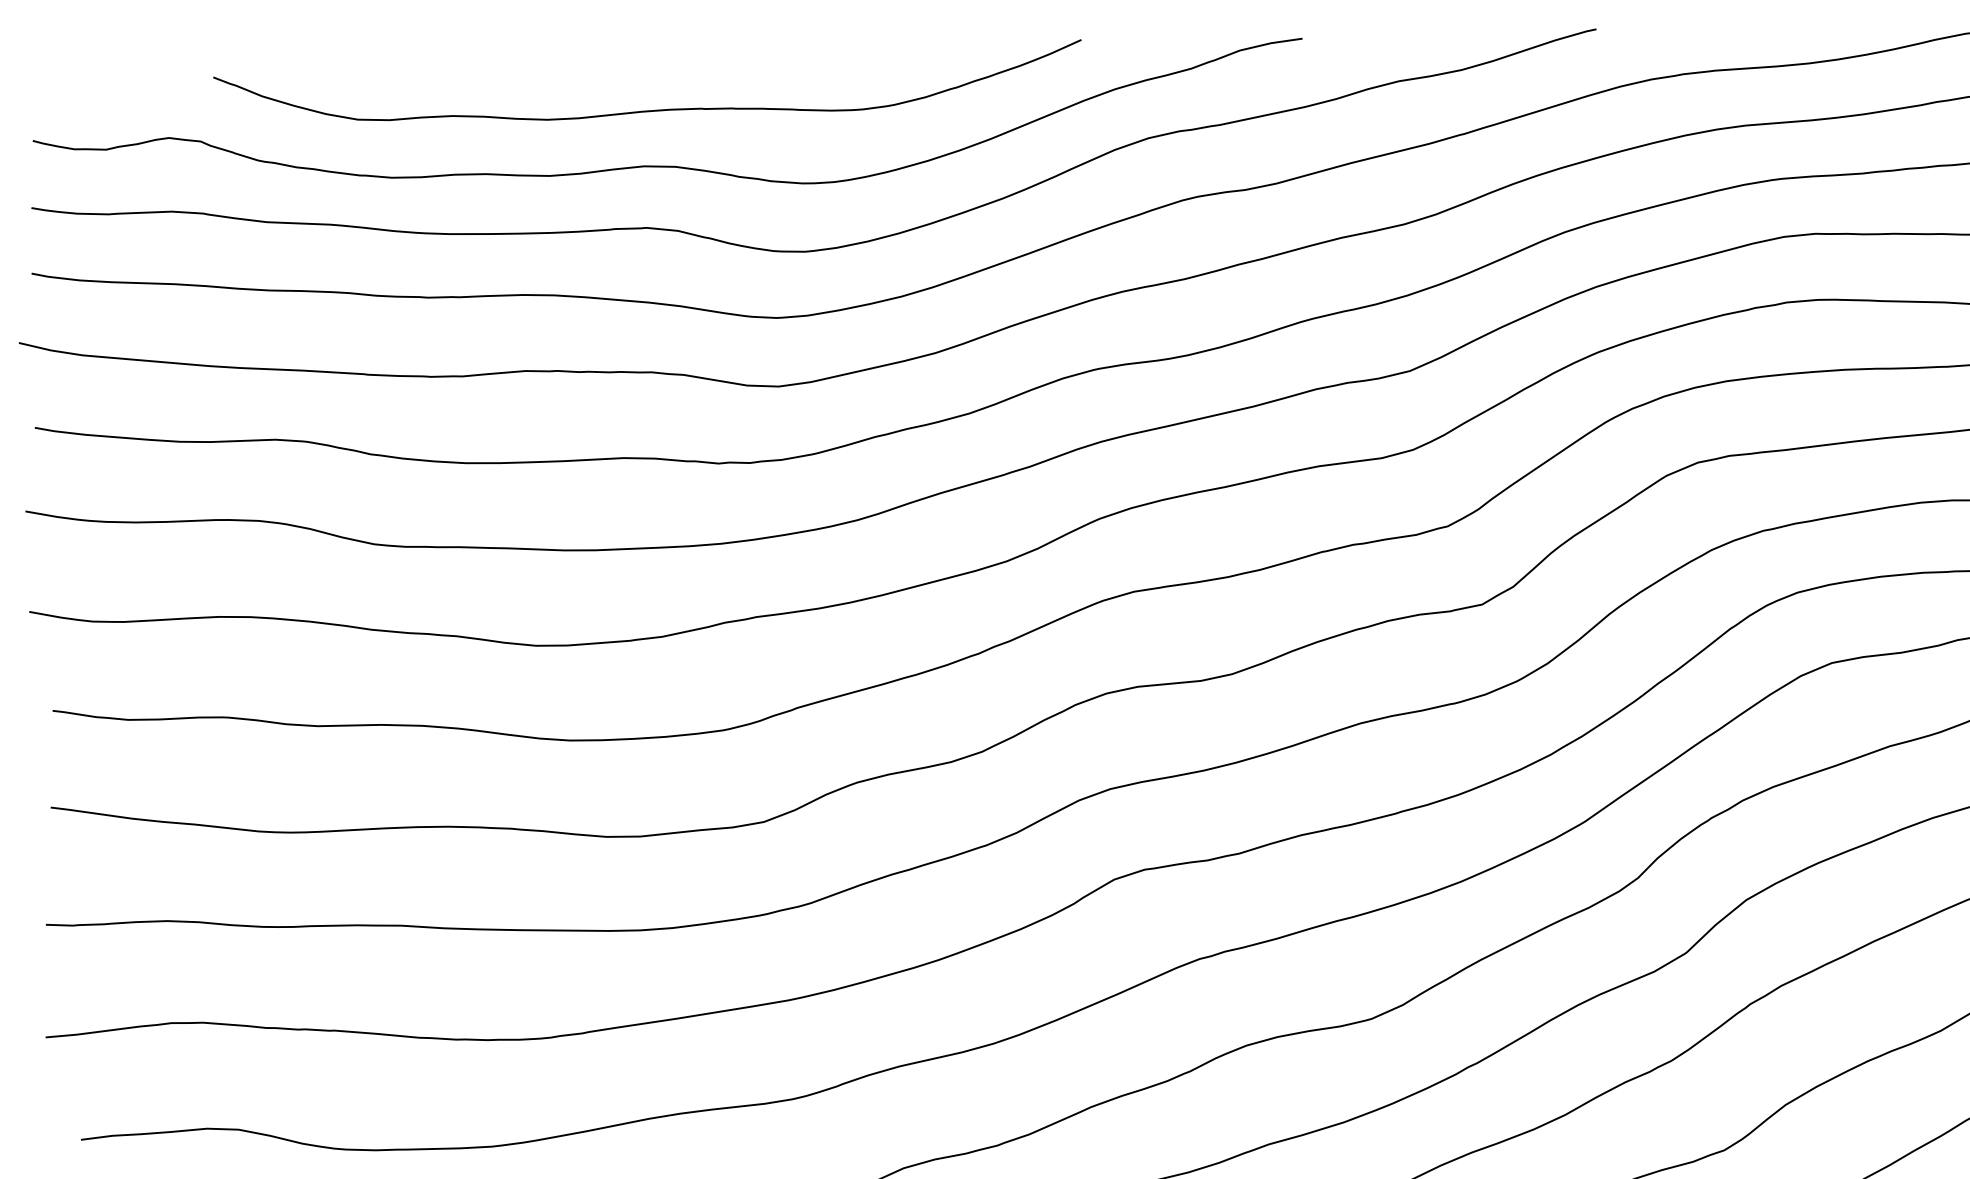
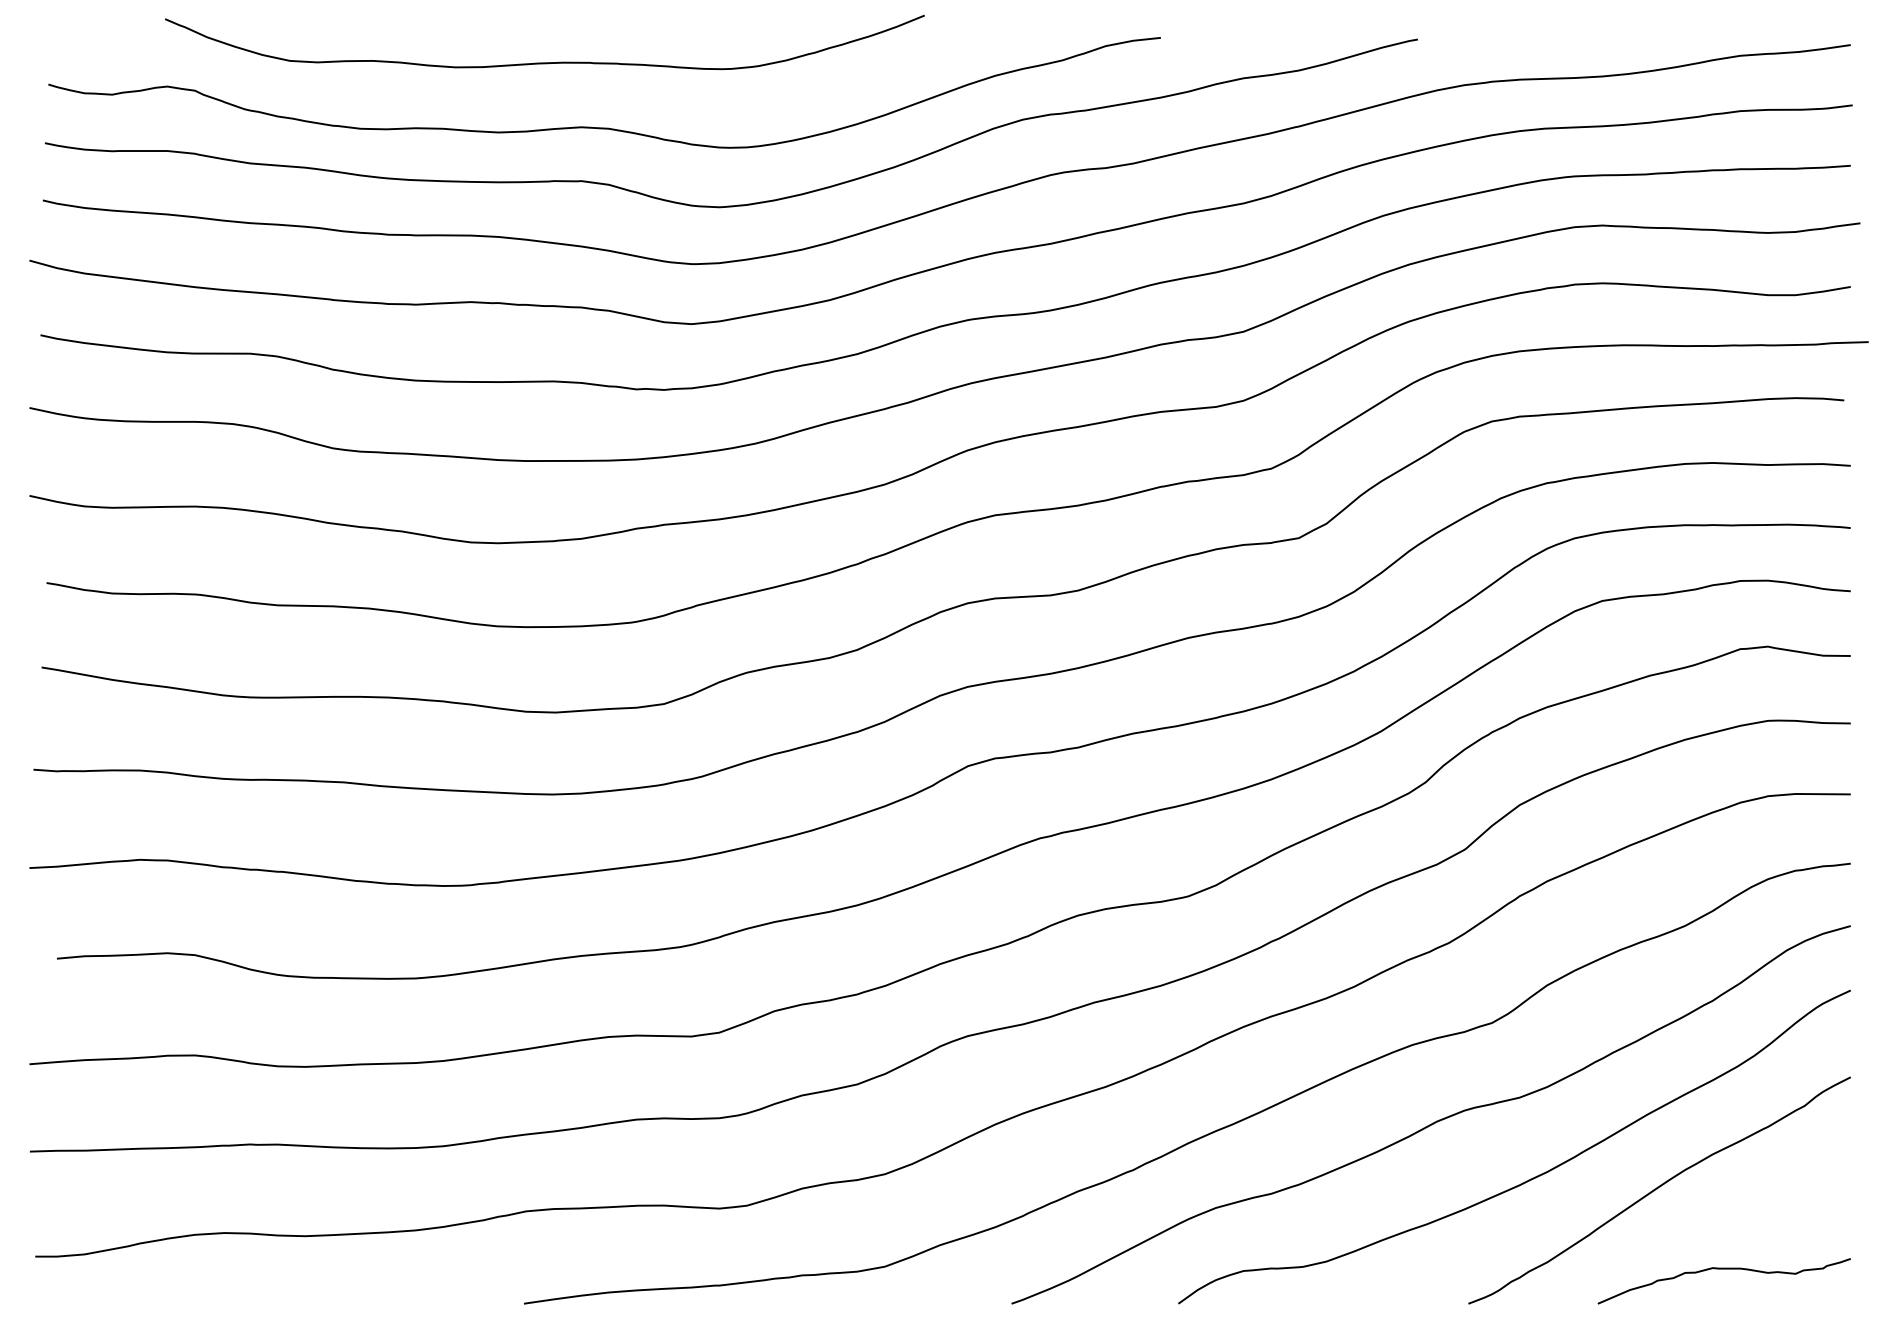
curve: (648, 110) -> (544, 62), moved

